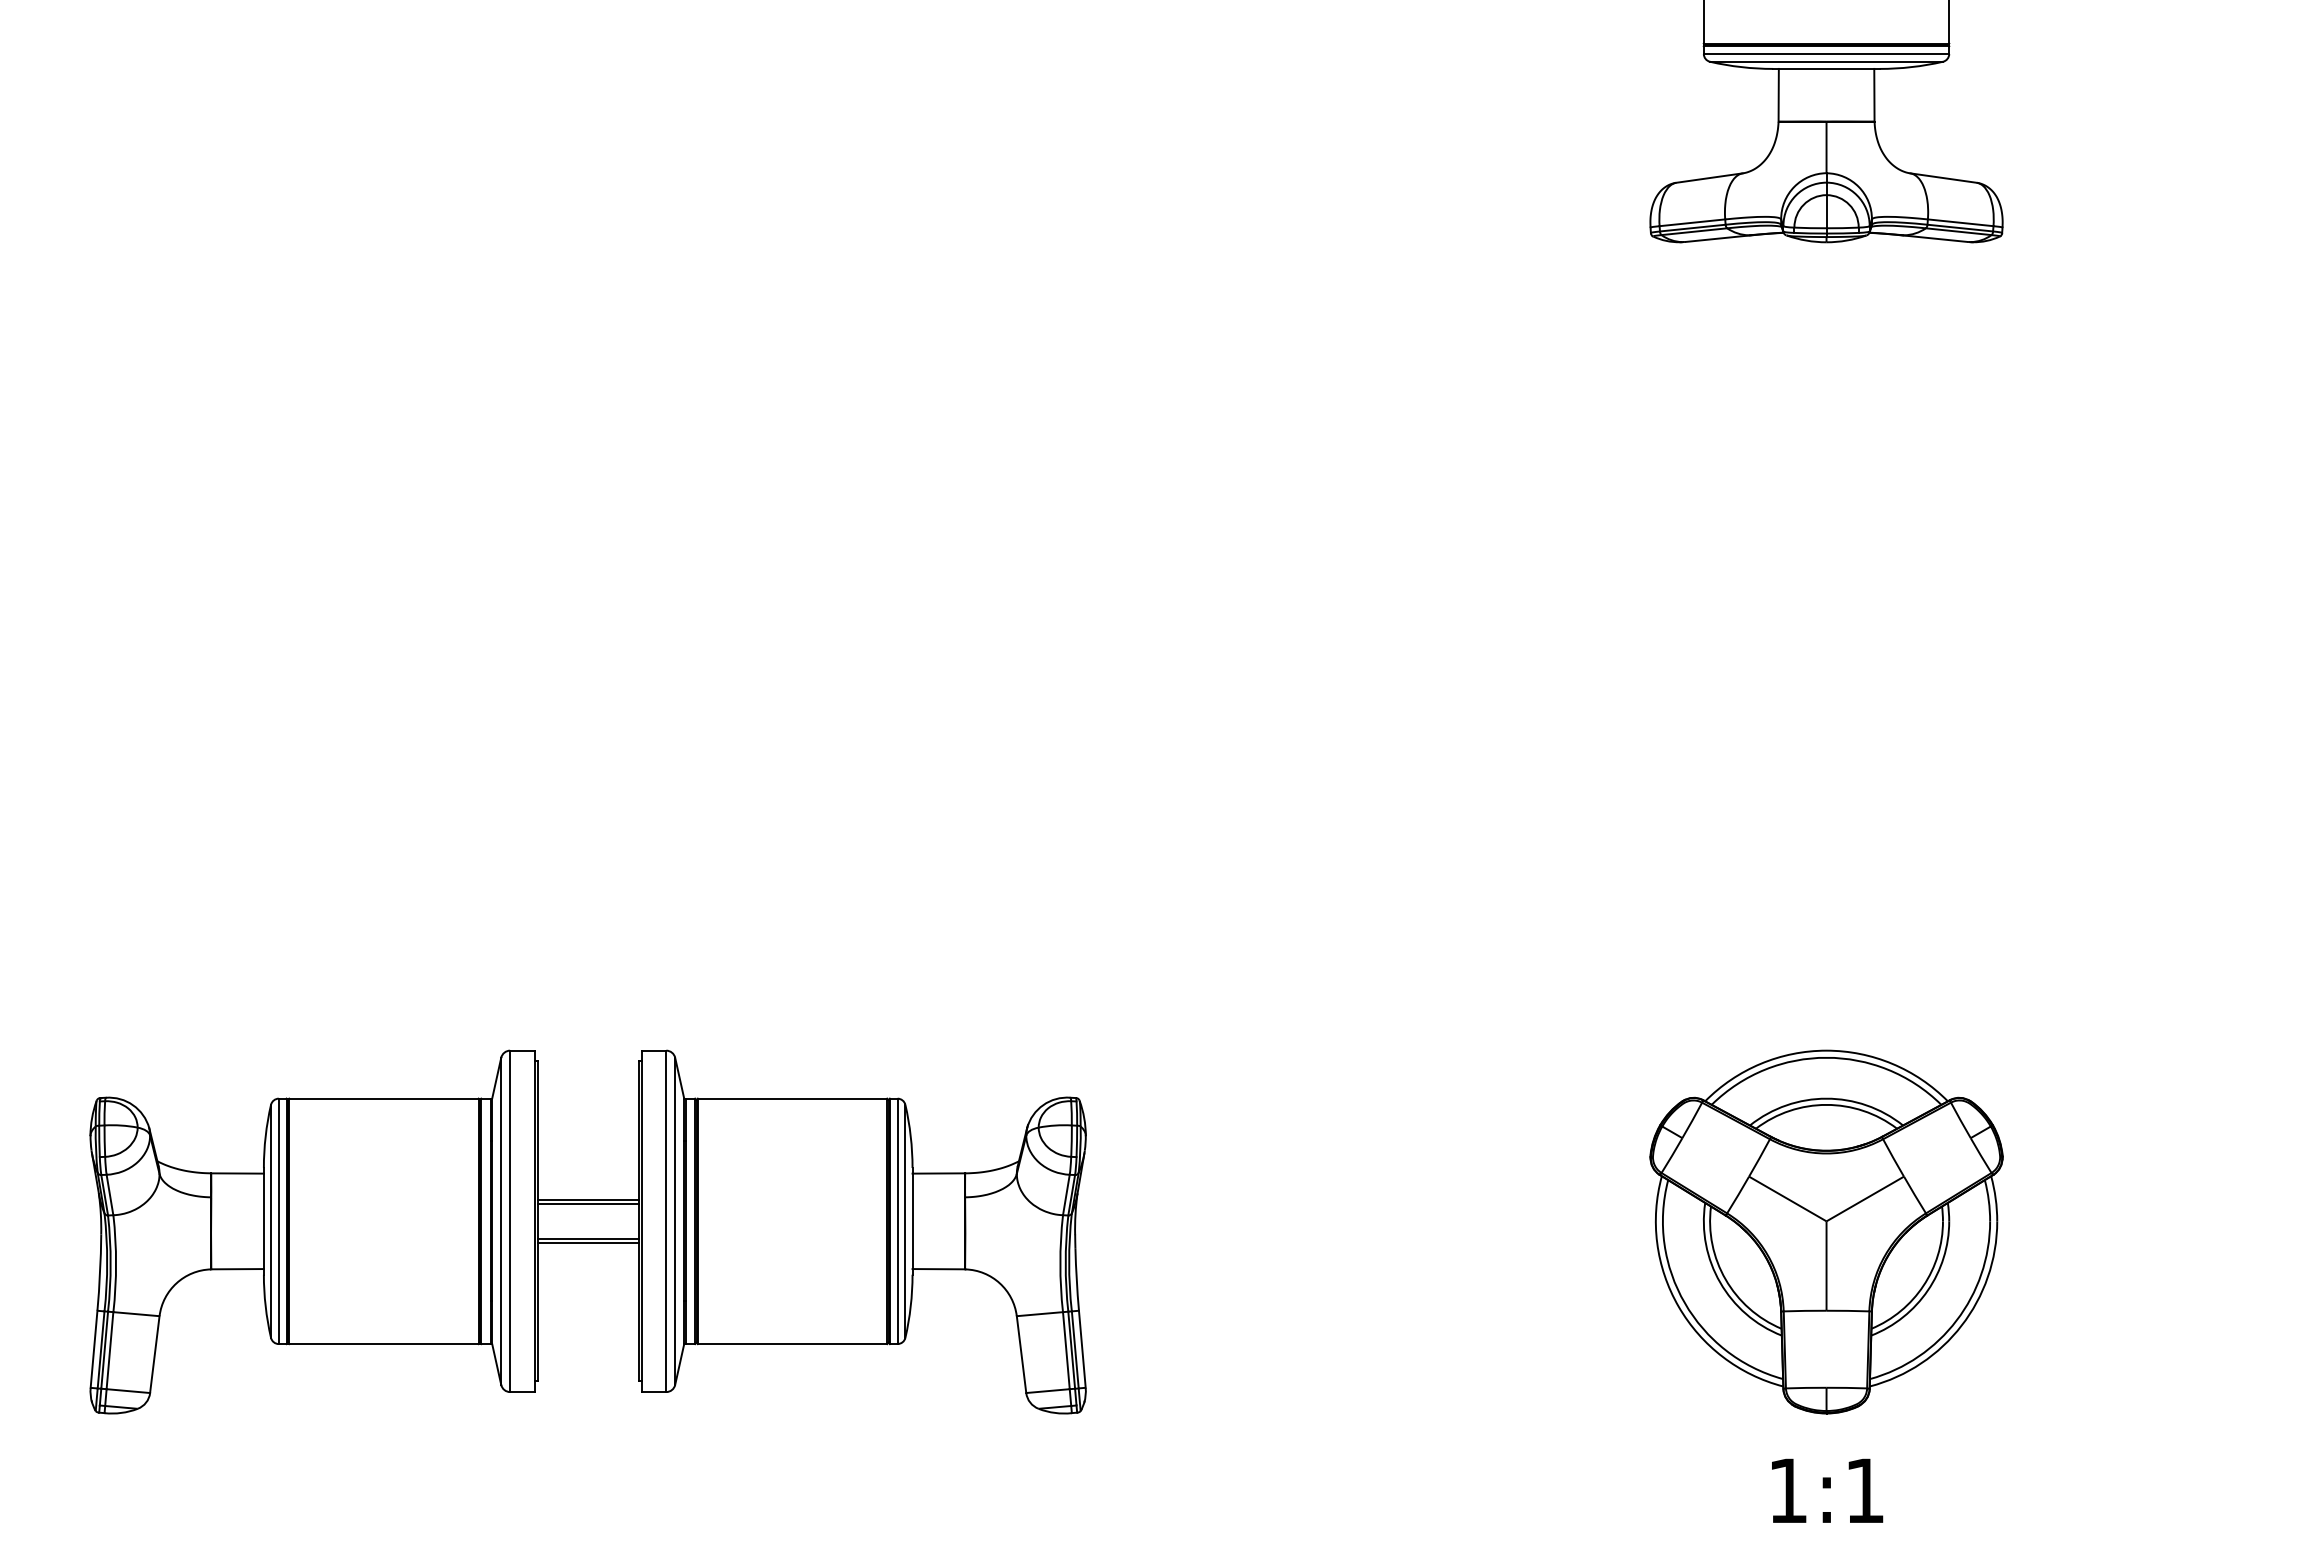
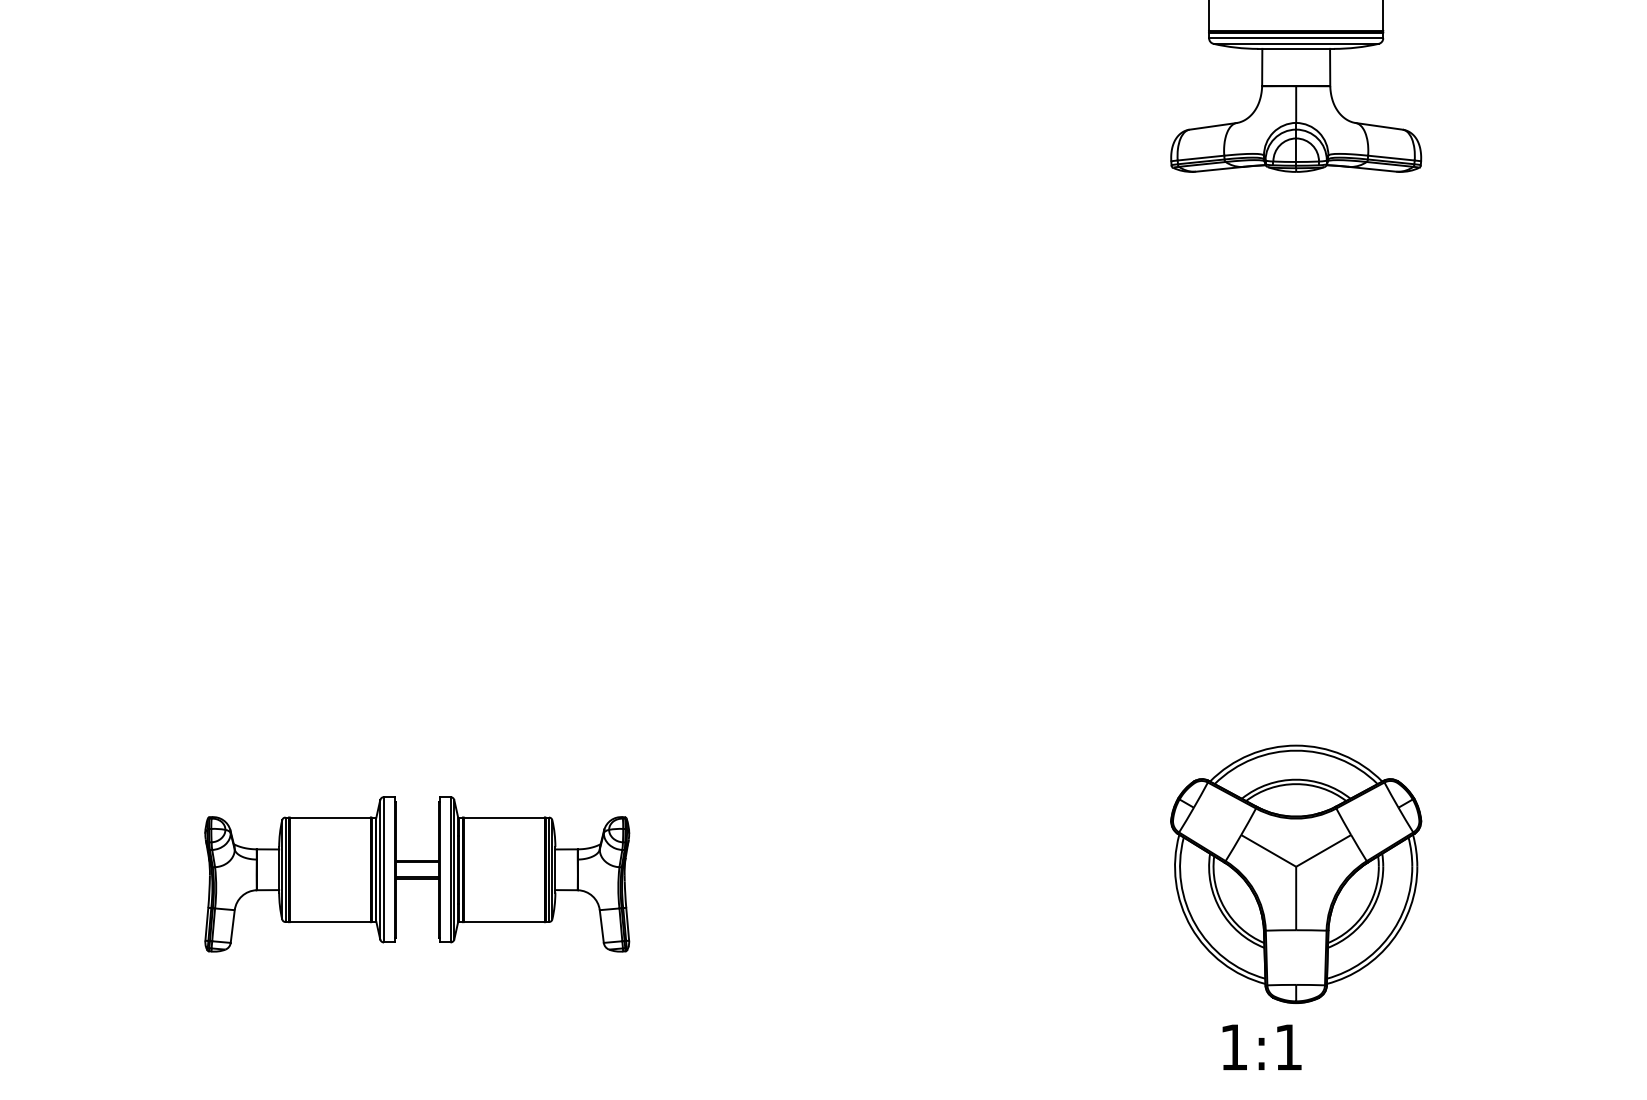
part: (587, 1231) -> (416, 873), size x0.6
text: (1827, 1490) -> (1262, 1047), moved

